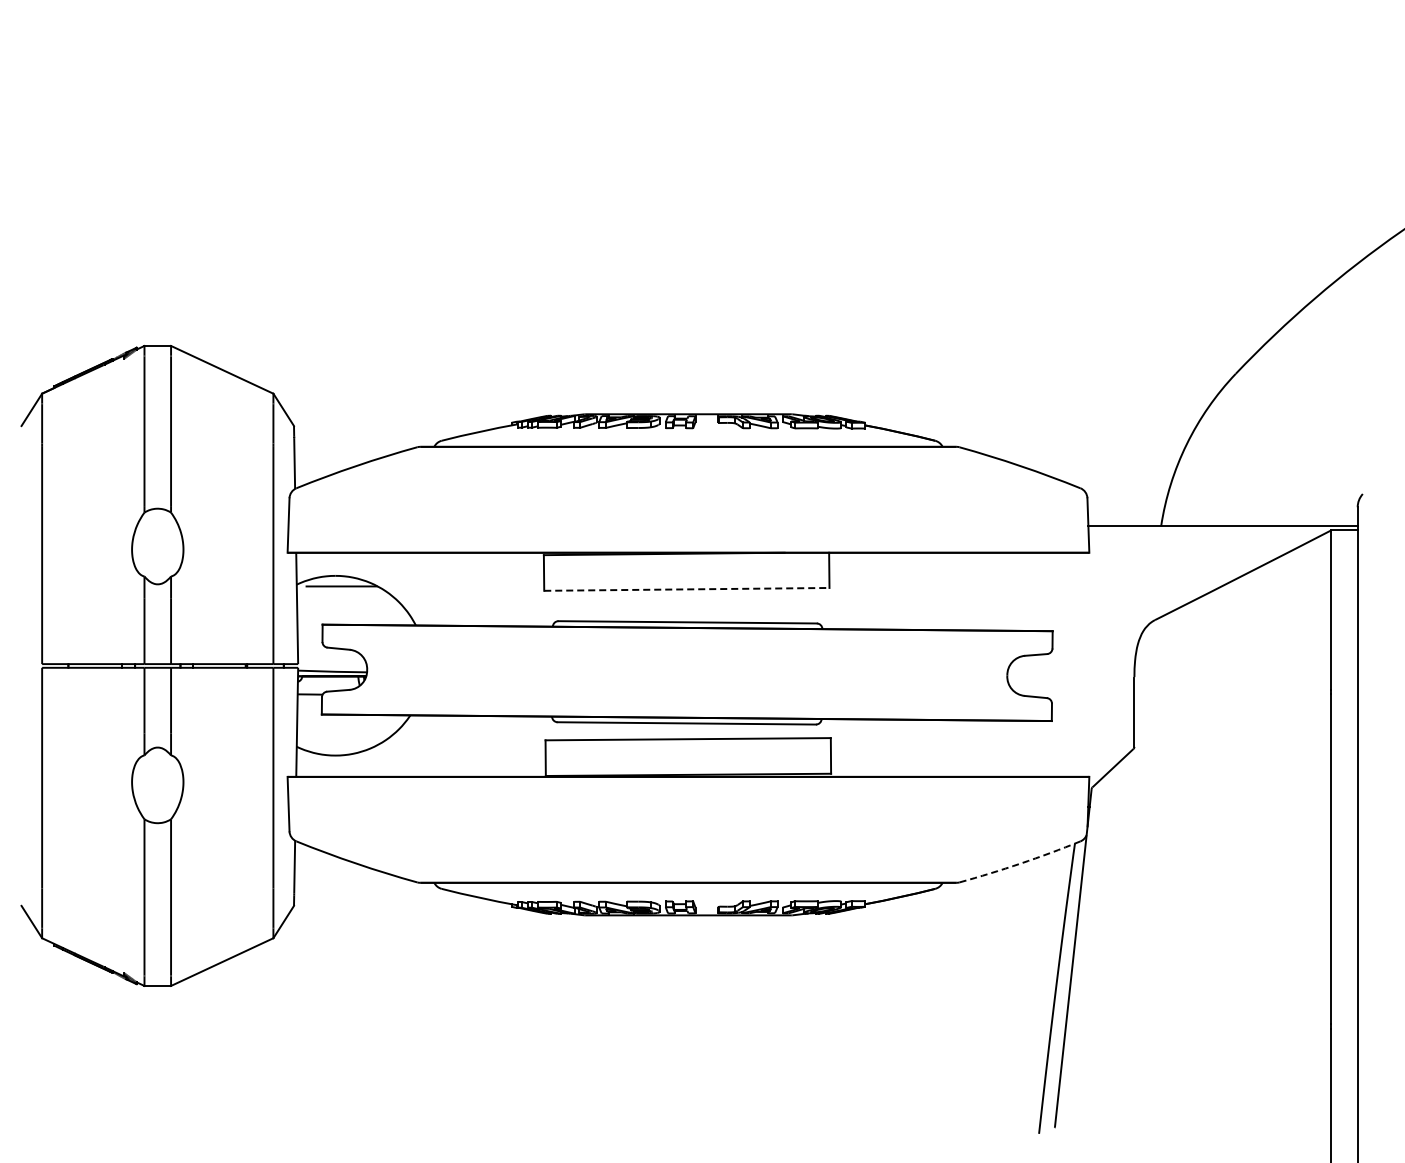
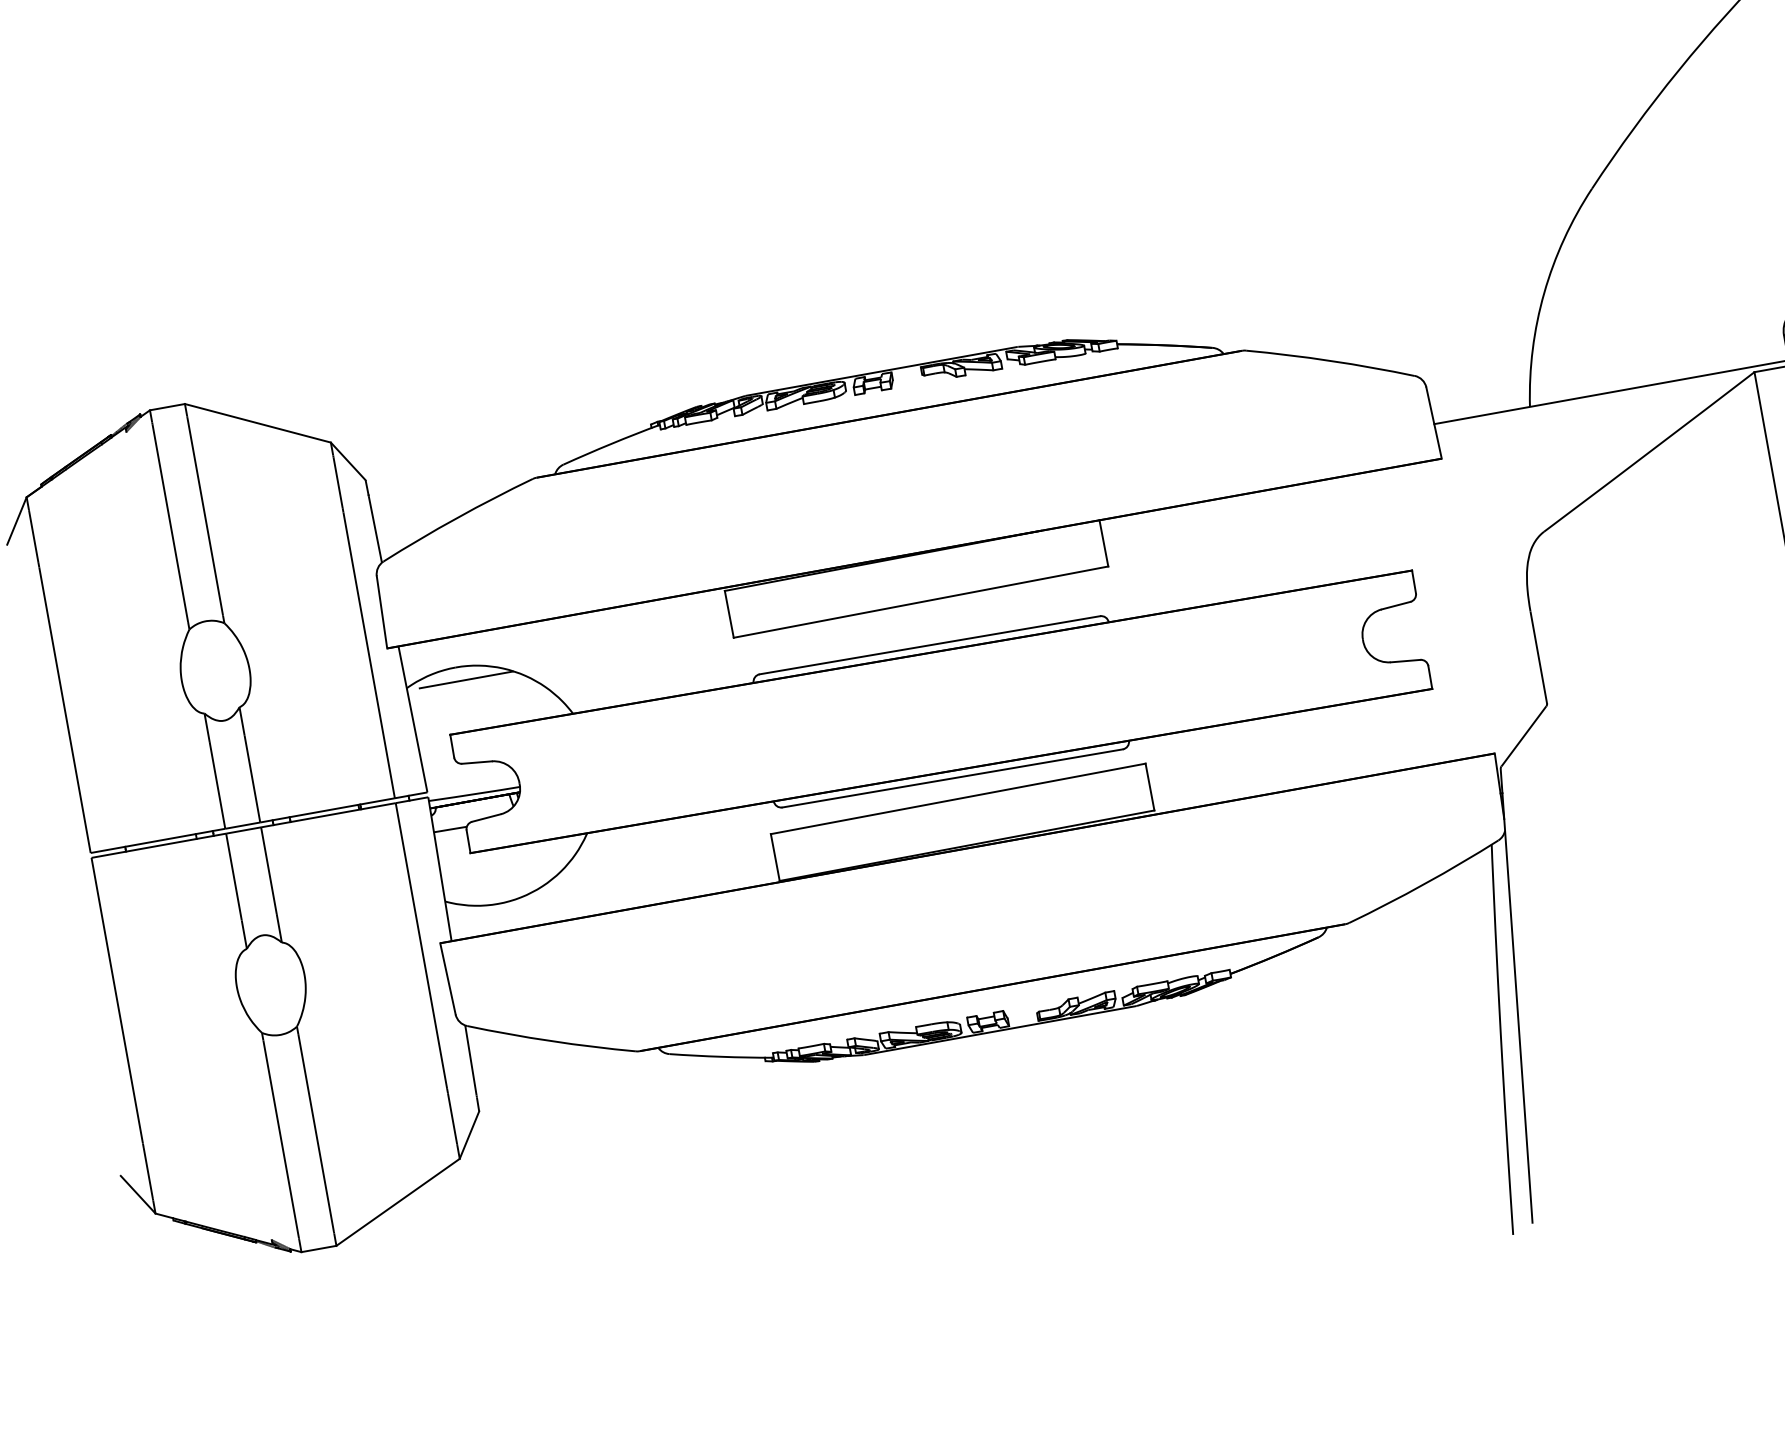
line: (686, 589) -> (920, 602), dashed -> solid
arc: (1020, 863) -> (1424, 883), dashed -> solid

